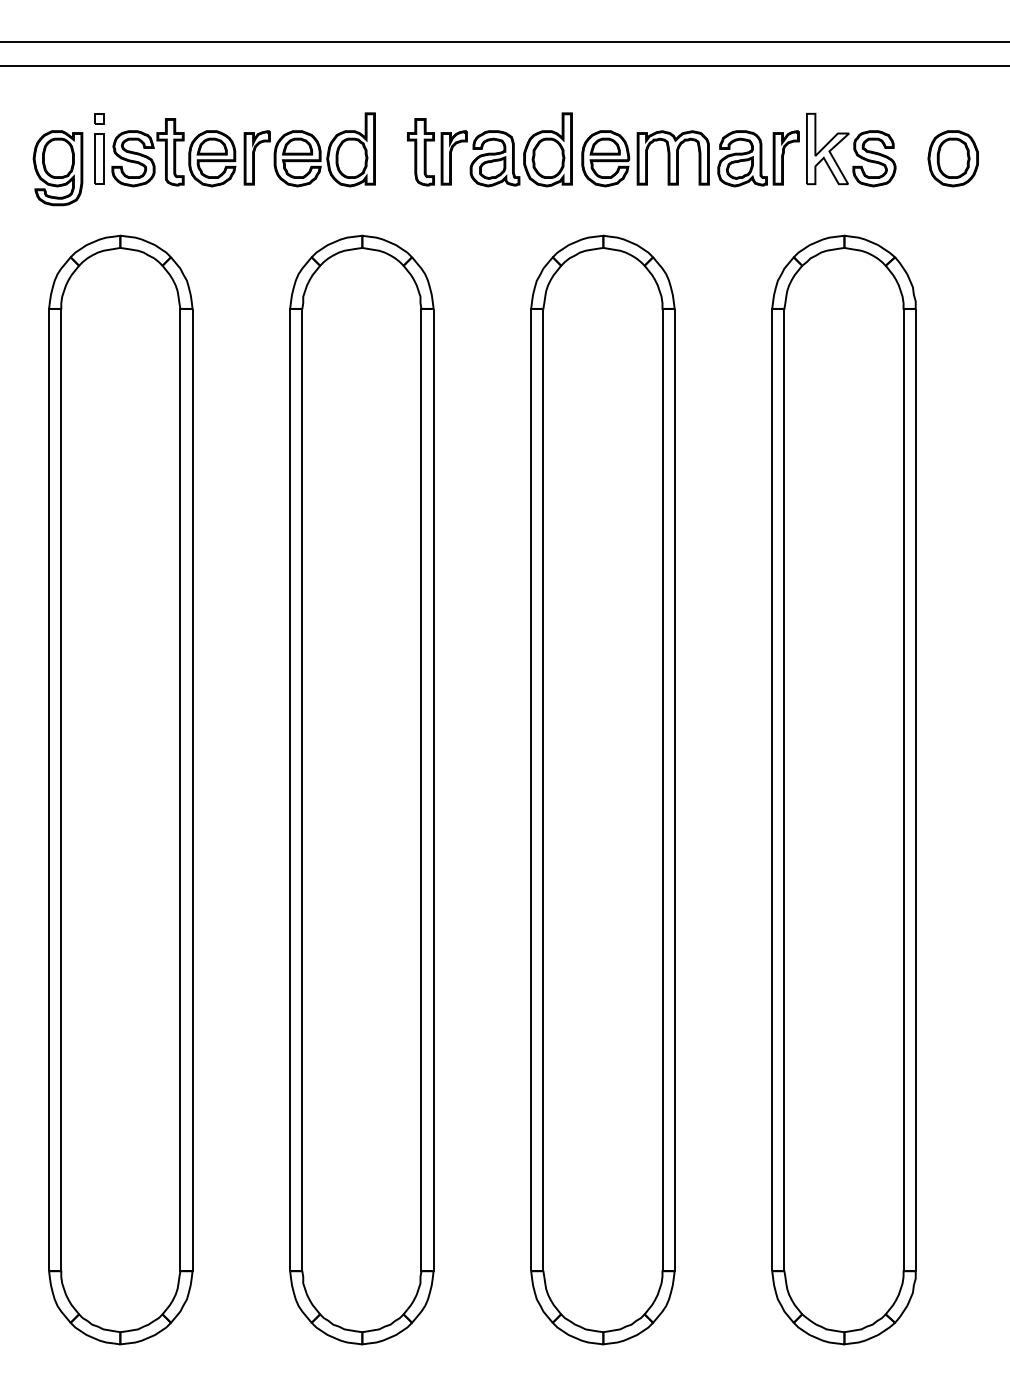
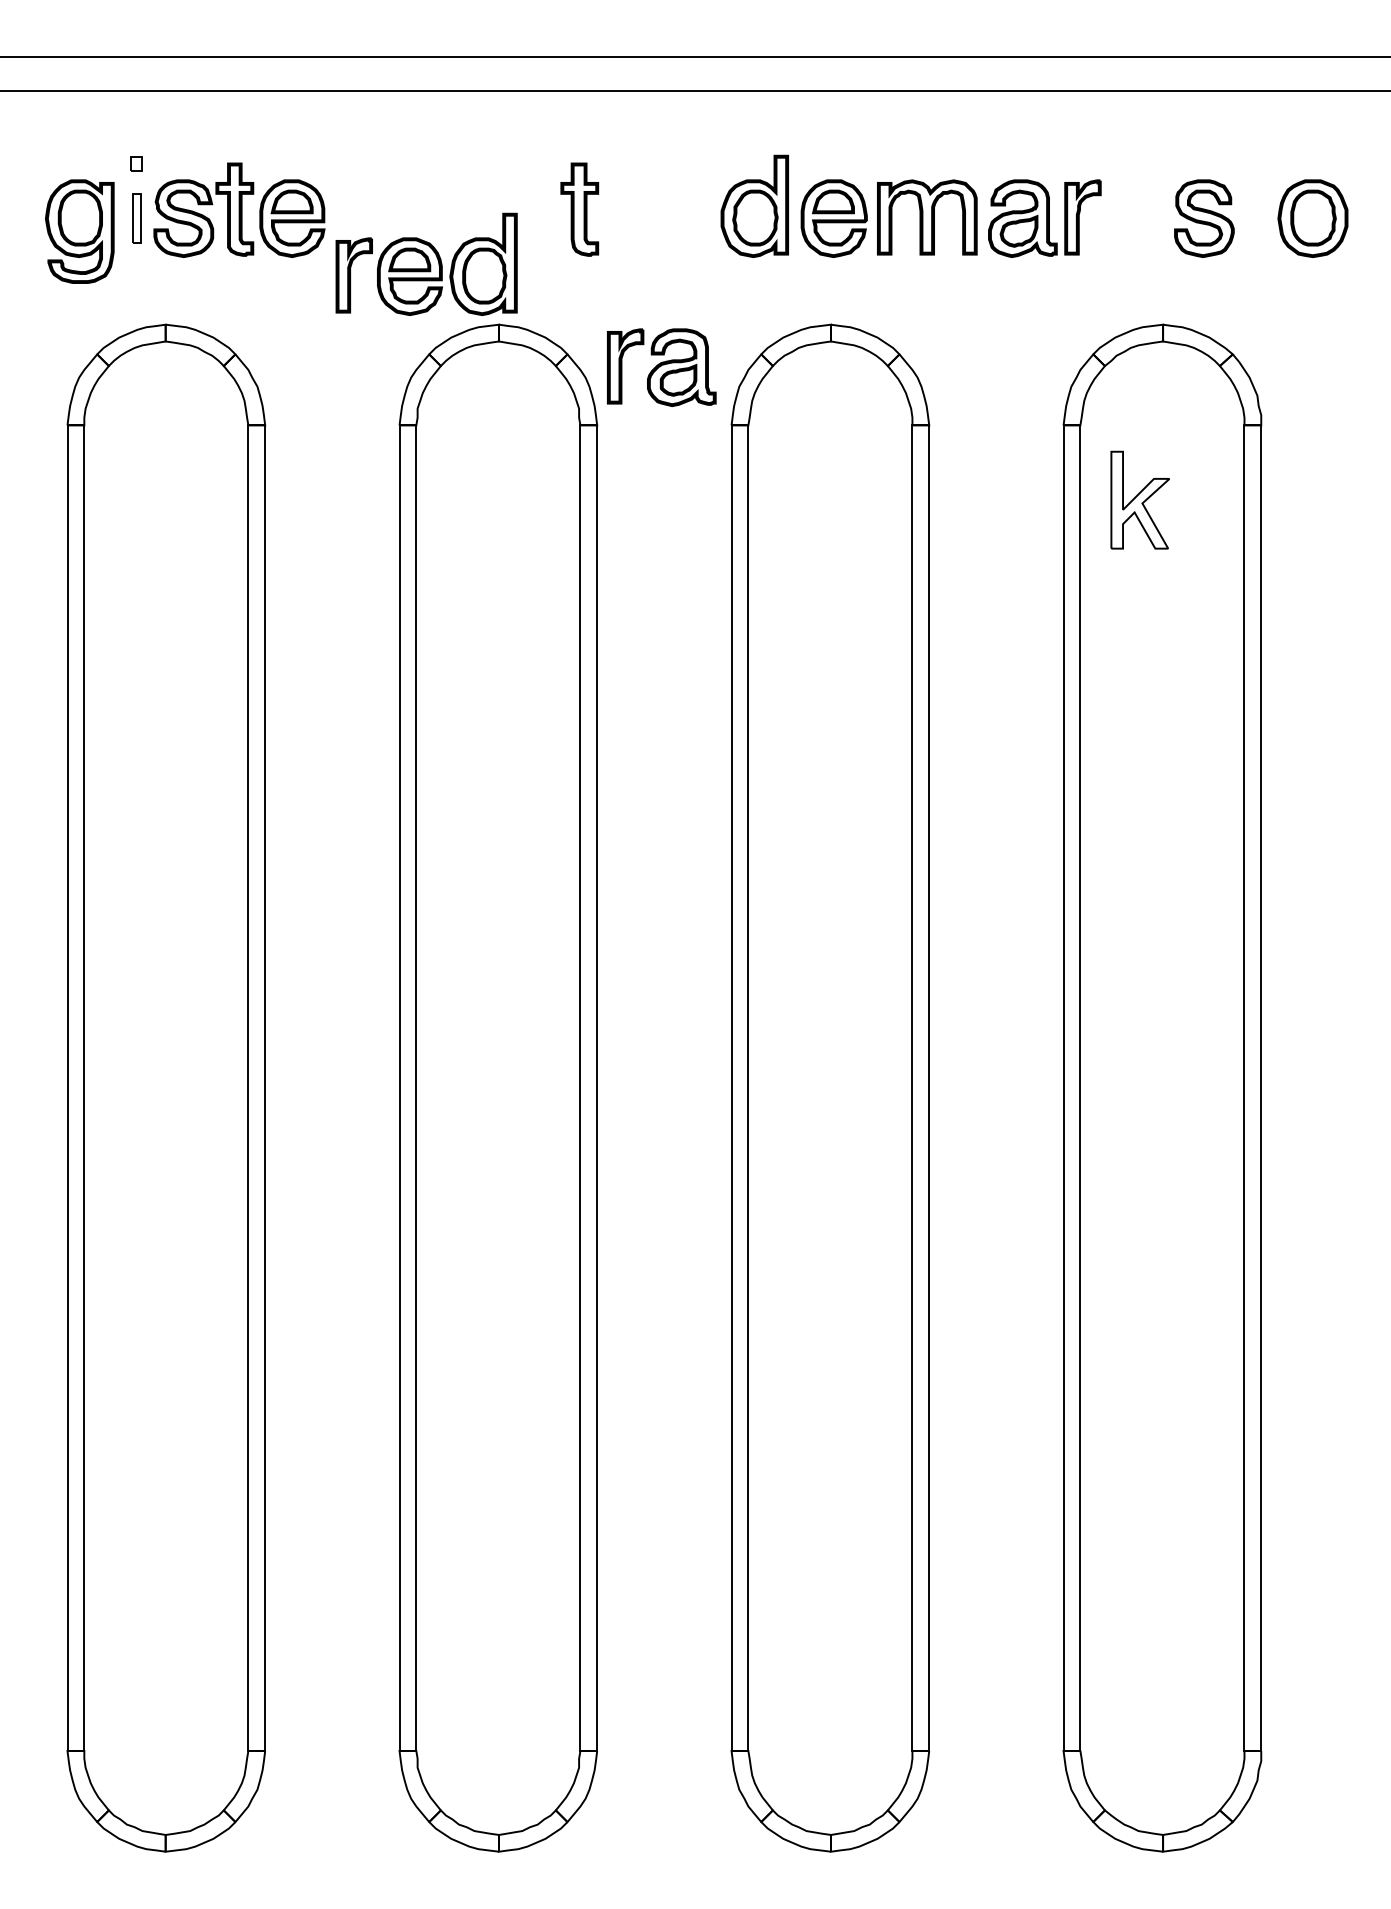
part: (827, 148) -> (1139, 499), moved
part: (309, 149) -> (426, 263), moved
part: (99, 158) -> (136, 218), size x0.7
part: (480, 158) -> (661, 367), moved

